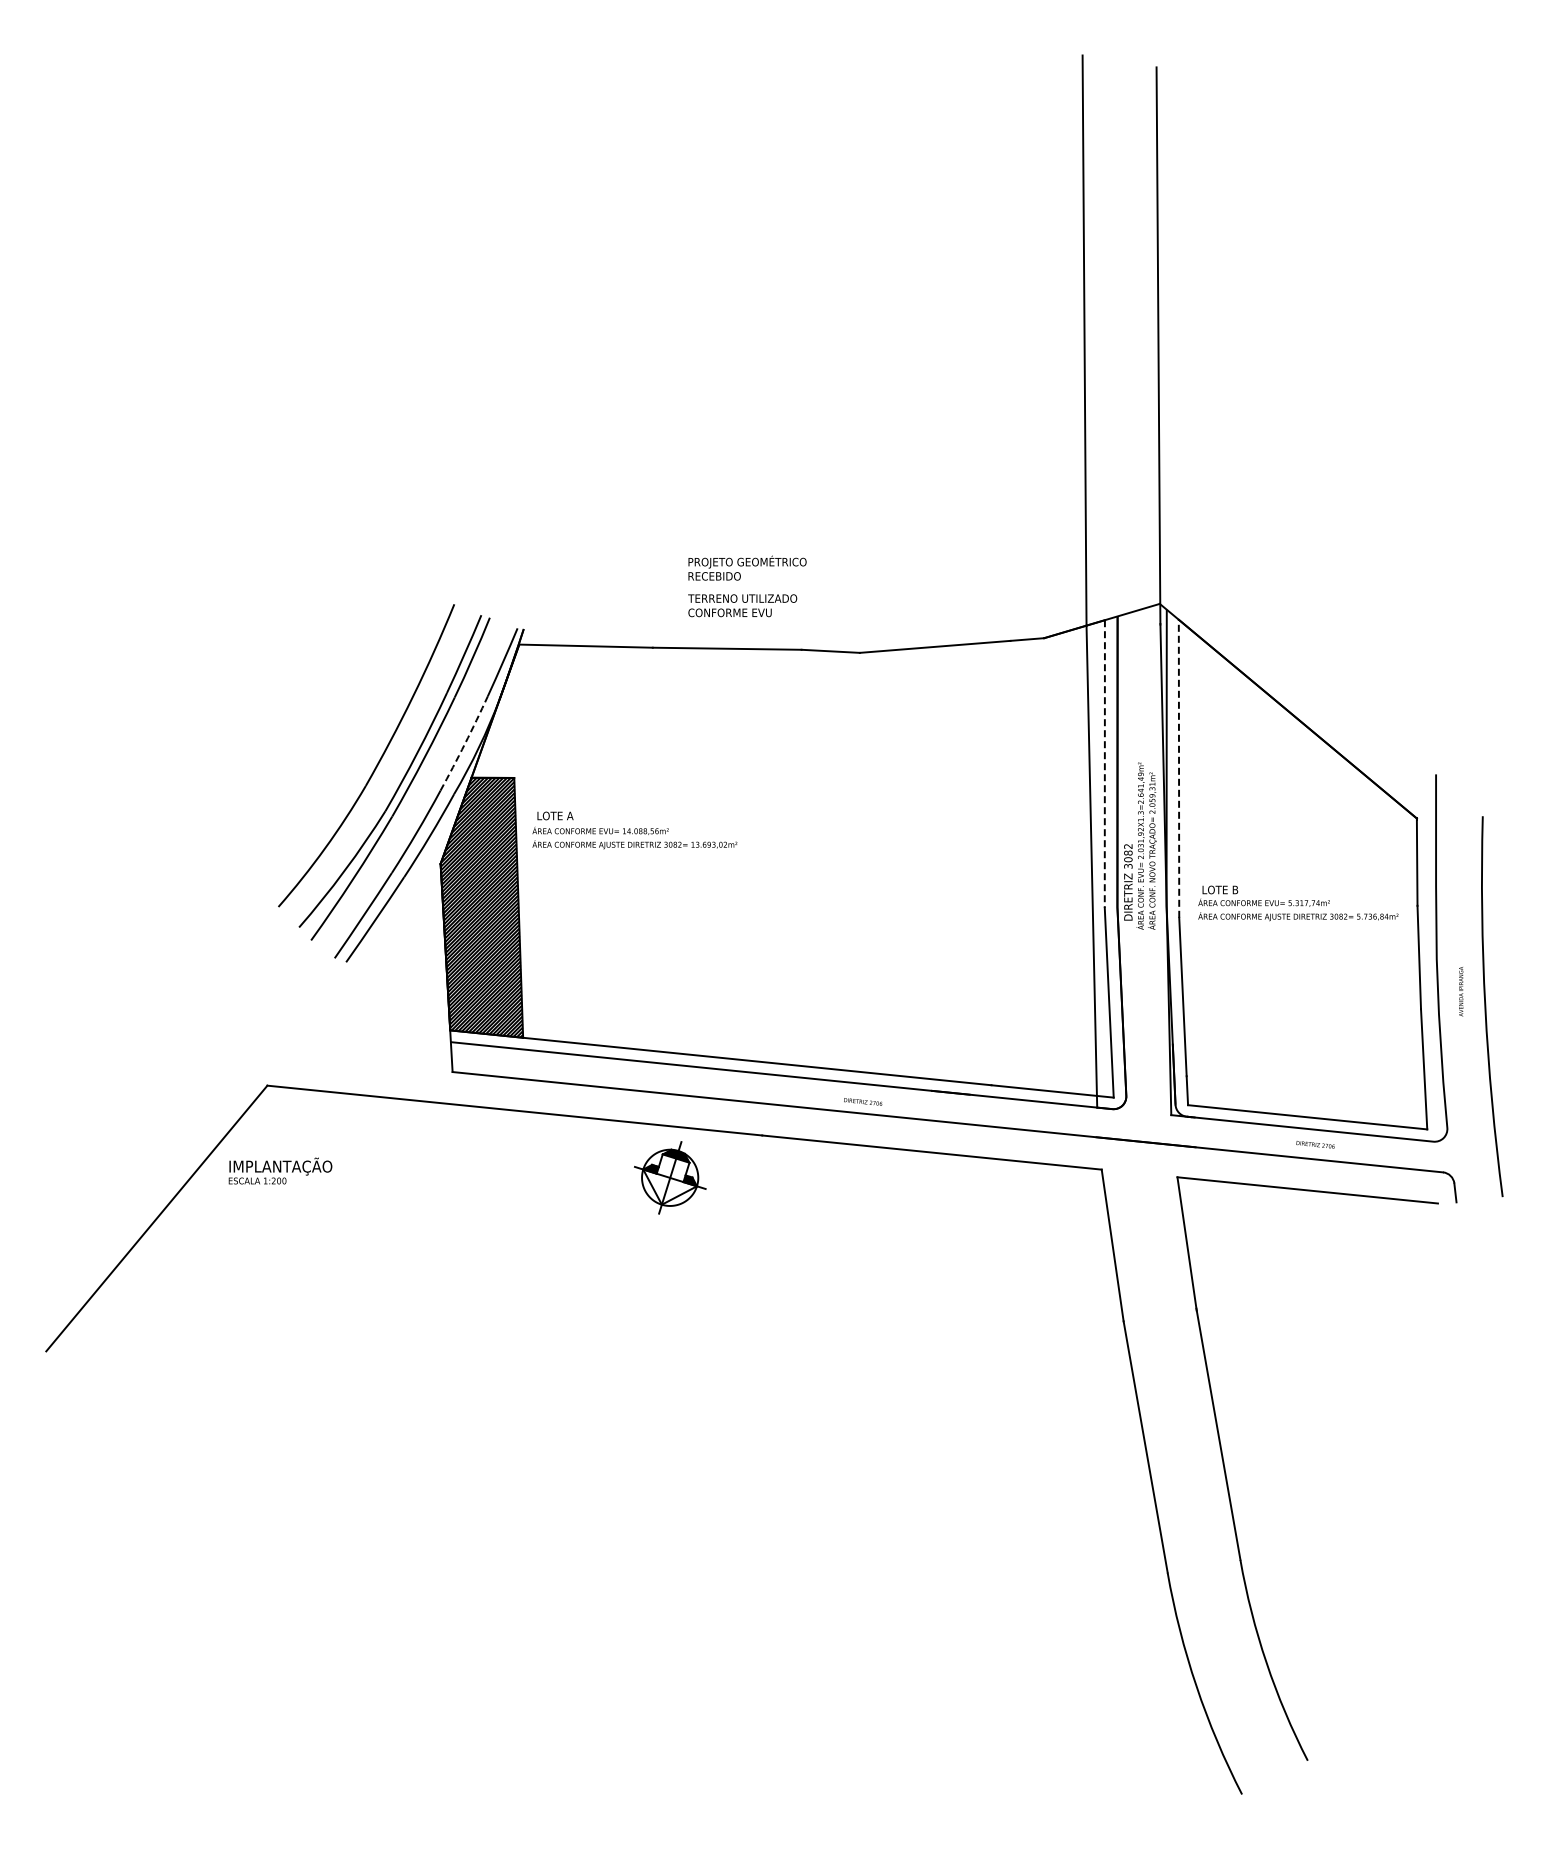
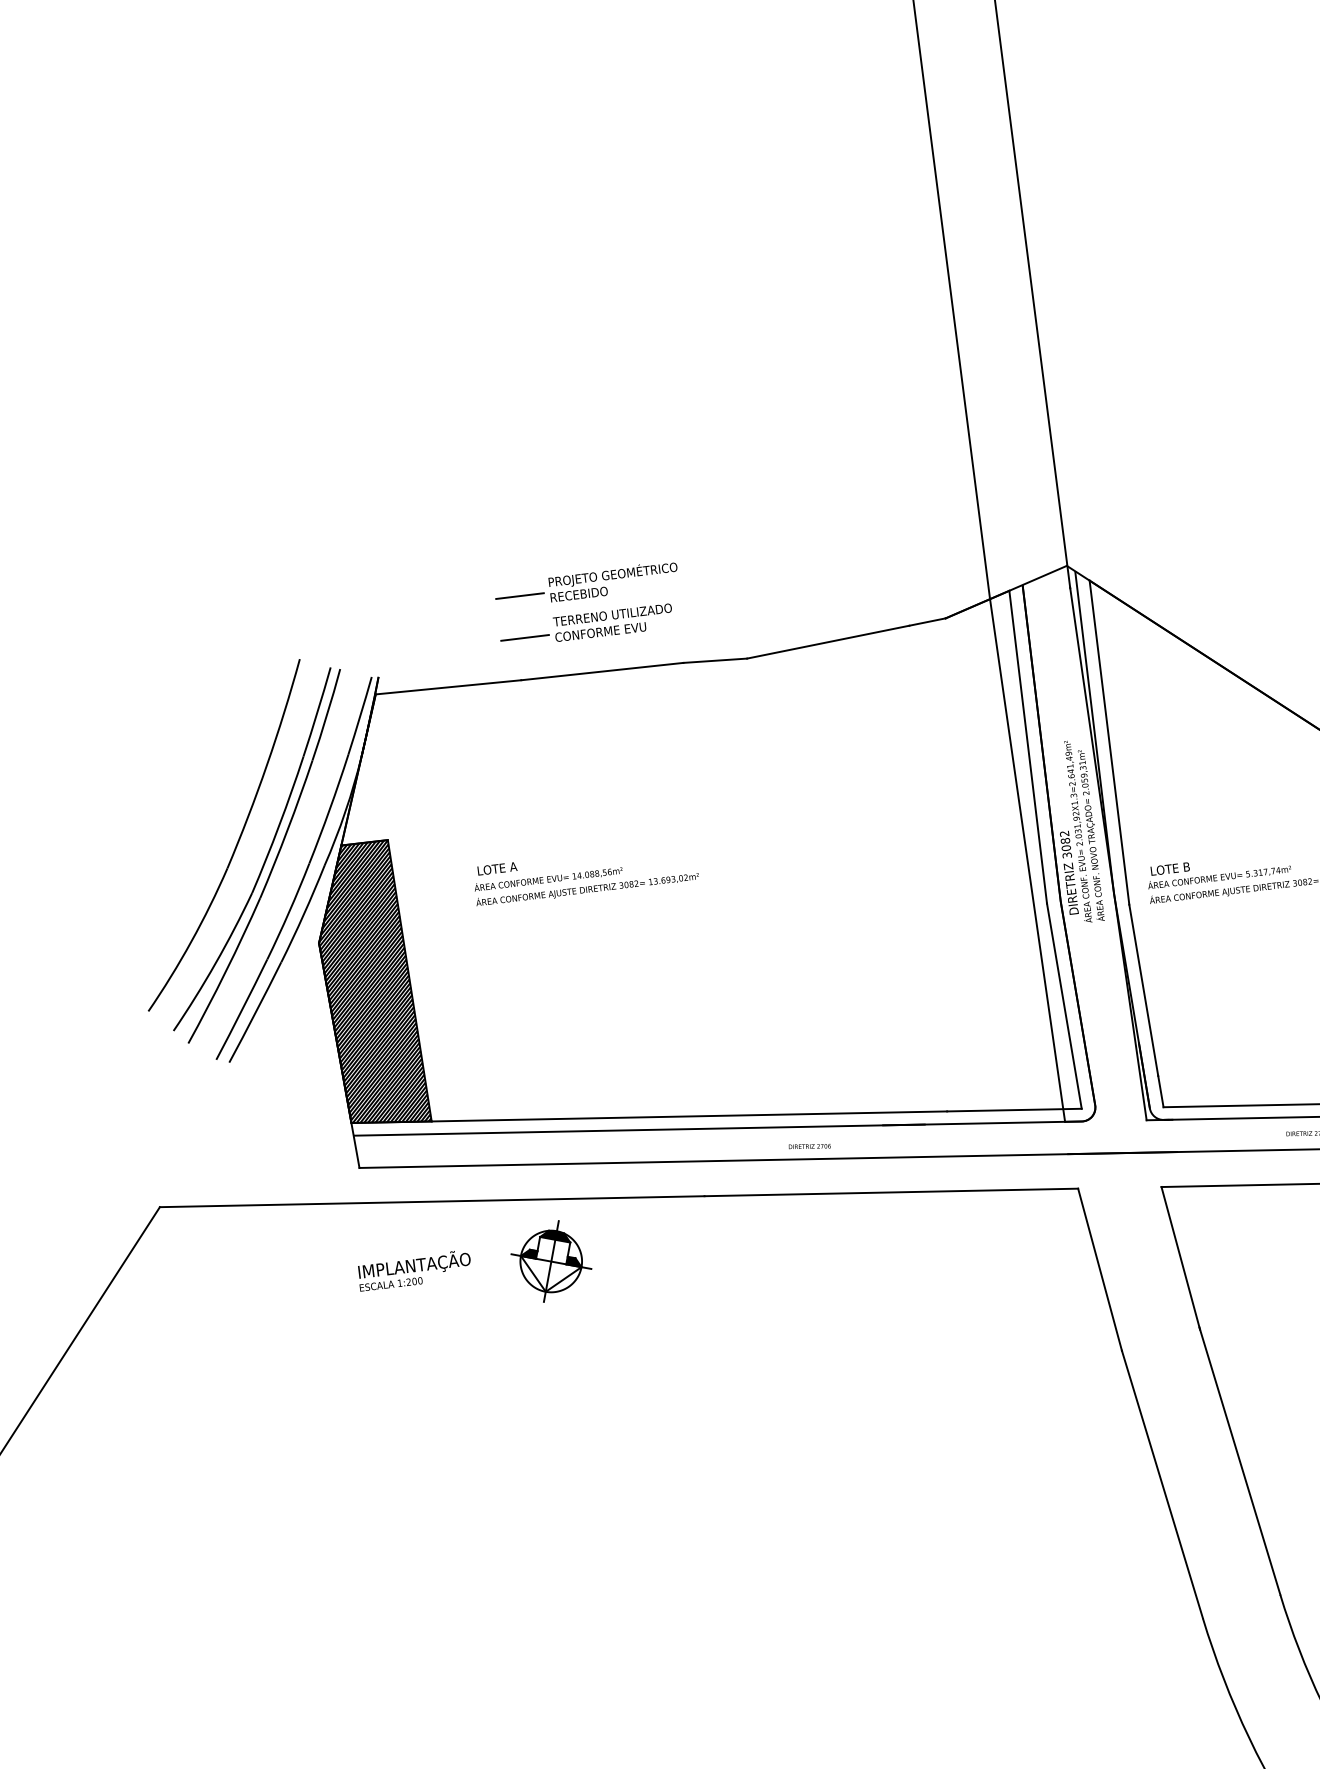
line: (660, 571) -> (519, 596), added
line: (660, 609) -> (524, 637), added
arc: (465, 743) -> (330, 809), dashed -> solid
line: (1104, 764) -> (1027, 747), dashed -> solid
line: (1179, 768) -> (1109, 742), dashed -> solid
text: (634, 830) -> (585, 874), moved
text: (280, 1170) -> (414, 1269), moved
part: (670, 1177) -> (551, 1261), moved

